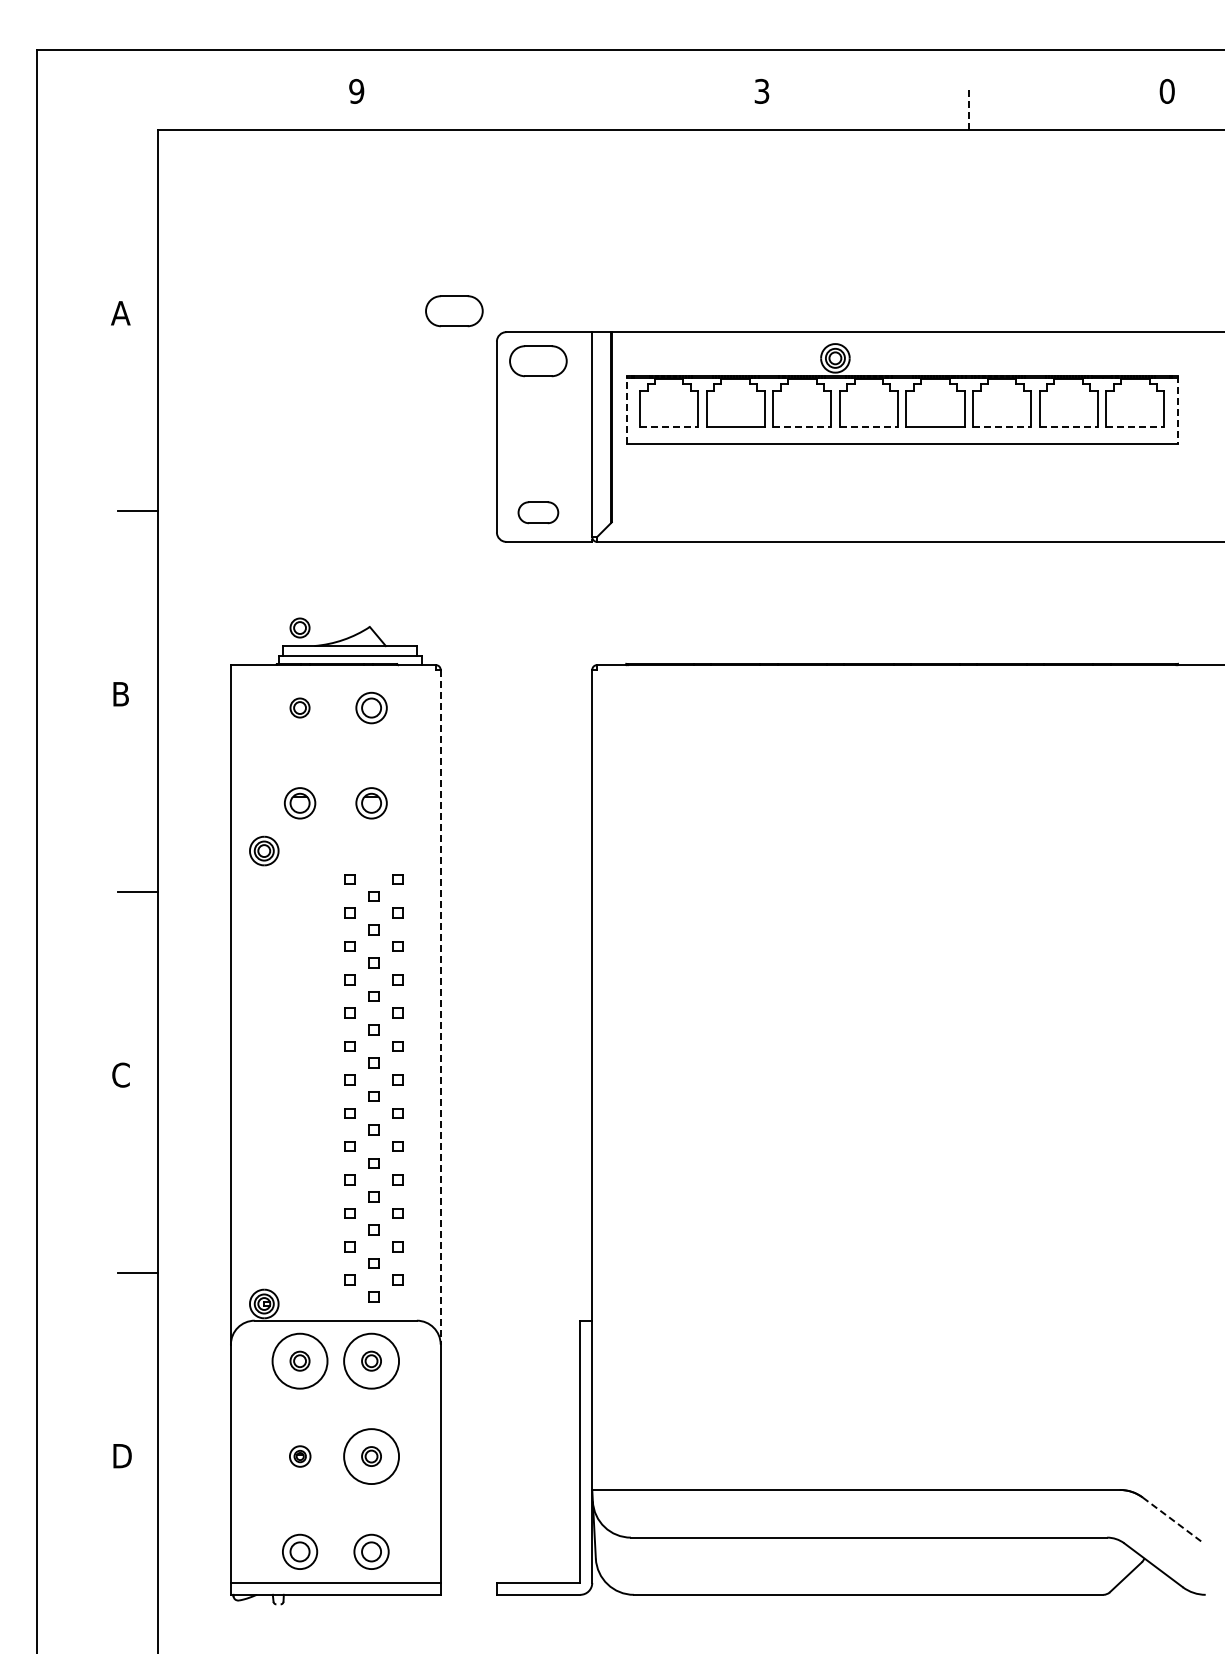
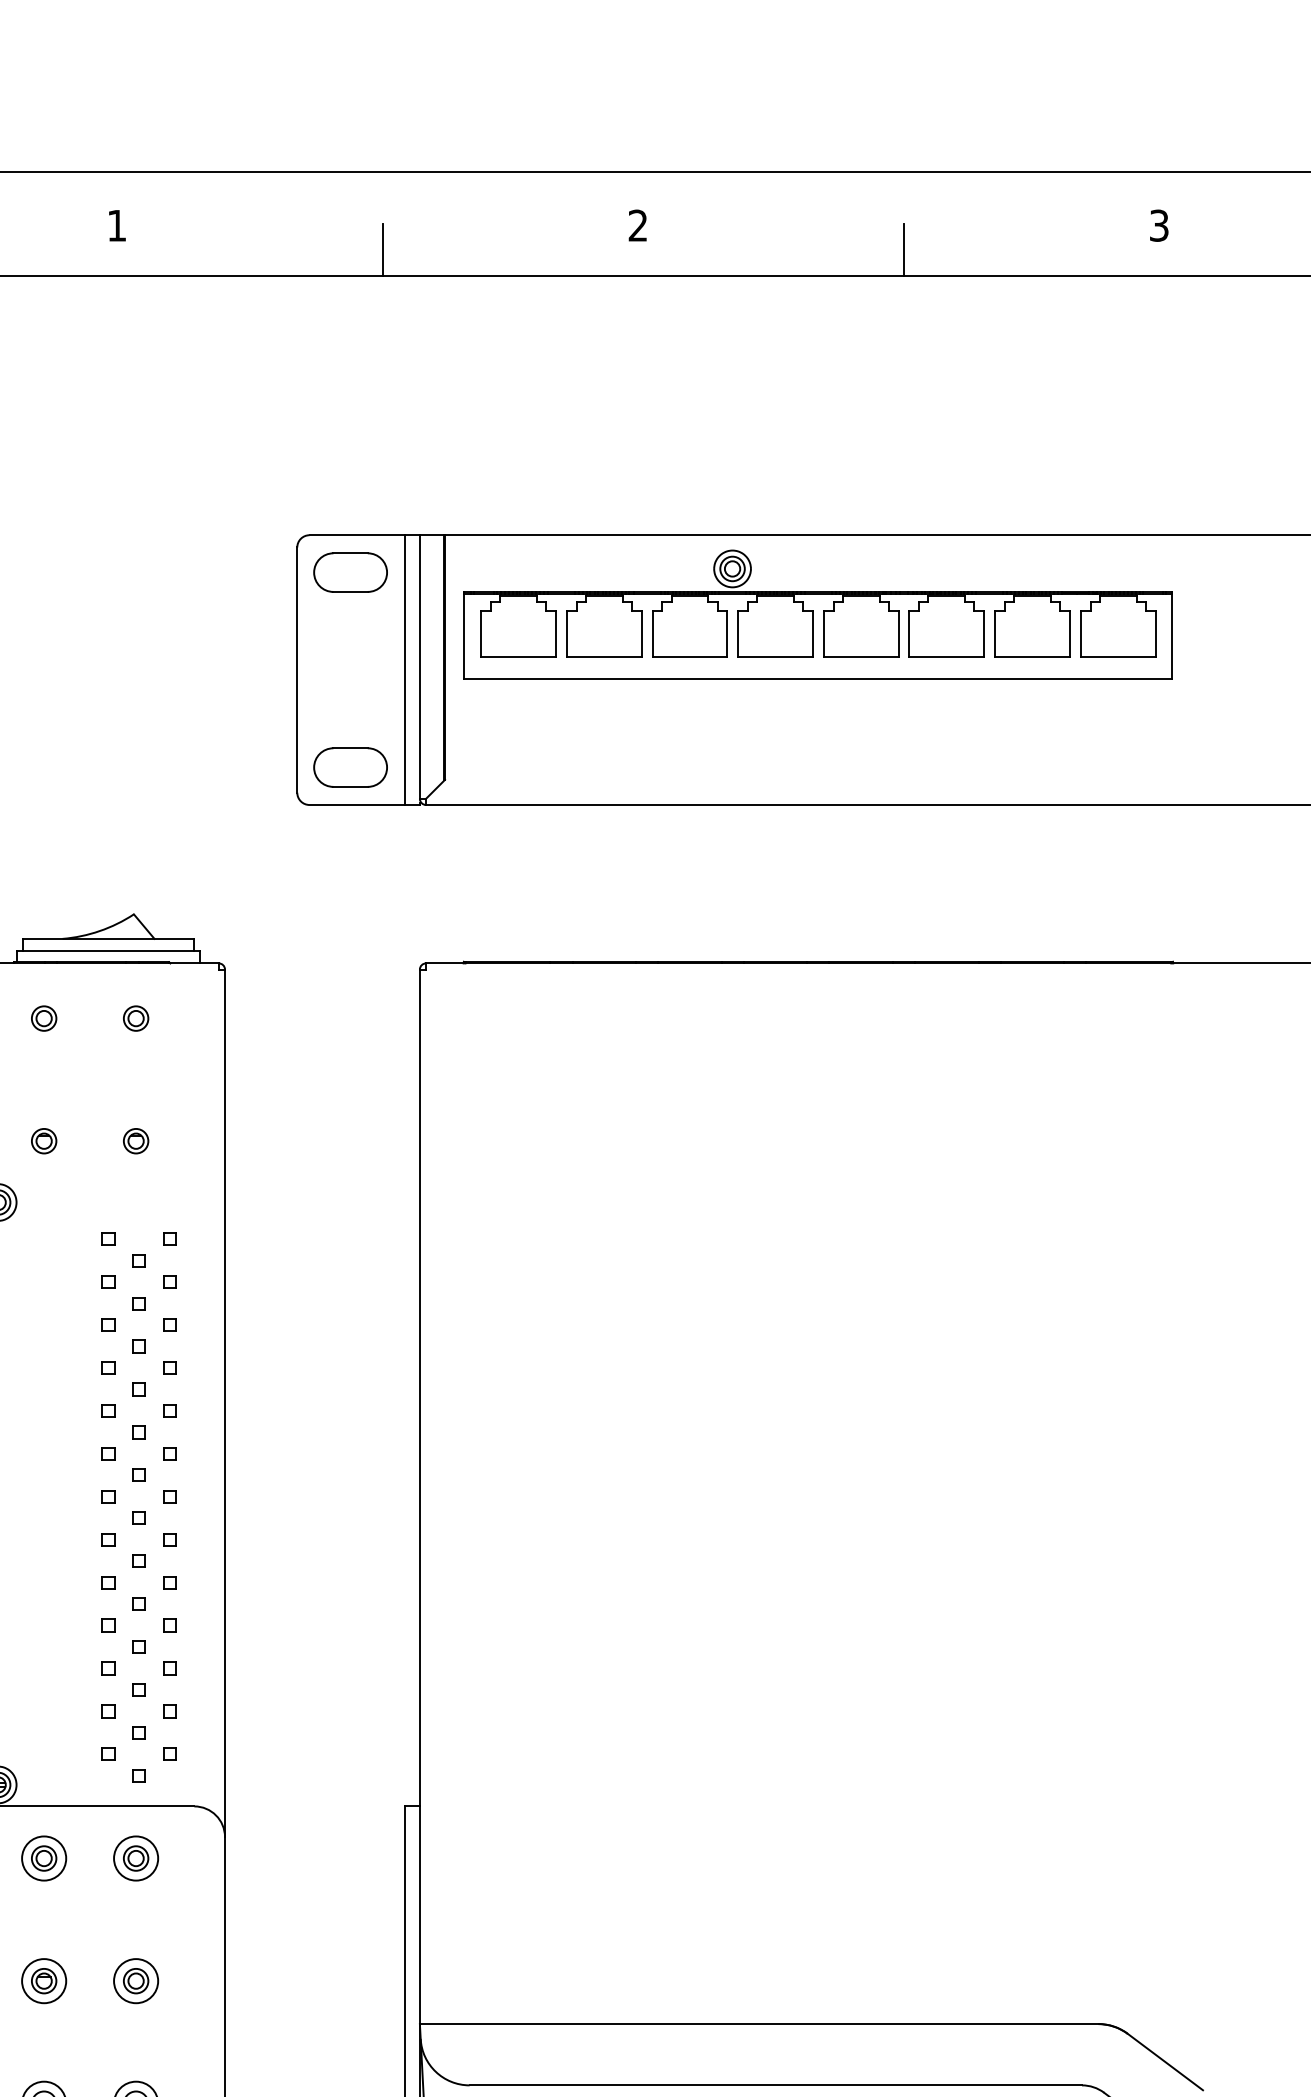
text: (356, 90) -> (116, 224), 9 -> 1
text: (761, 91) -> (637, 225), 3 -> 2
text: (1166, 91) -> (1158, 225), 0 -> 3
line: (563, 109) -> (382, 248), added
line: (968, 109) -> (903, 248), dashed -> solid
part: (454, 311) -> (242, 508), removed
line: (626, 410) -> (463, 635), dashed -> solid
line: (1177, 410) -> (1172, 635), dashed -> solid
line: (669, 426) -> (519, 656), dashed -> solid
line: (802, 426) -> (690, 656), dashed -> solid
line: (869, 426) -> (776, 656), dashed -> solid
line: (1002, 426) -> (947, 656), dashed -> solid
line: (1069, 426) -> (1033, 656), dashed -> solid
line: (1135, 426) -> (1118, 656), dashed -> solid
line: (580, 436) -> (404, 669), added
part: (538, 512) -> (350, 767), size x1.43
part: (299, 627) -> (43, 915), removed
part: (371, 707) -> (136, 1017), size x0.62
part: (299, 803) -> (43, 1141), size x0.62
part: (371, 803) -> (136, 1141), size x0.62
line: (440, 1007) -> (224, 1403), dashed -> solid
circle: (299, 1361) -> (43, 1858), size x0.62
circle: (371, 1361) -> (136, 1858), size x0.62
part: (300, 1456) -> (44, 1981), size x1.67
circle: (371, 1456) -> (136, 1981), size x0.62
line: (1172, 1519) -> (1166, 2062), dashed -> solid

